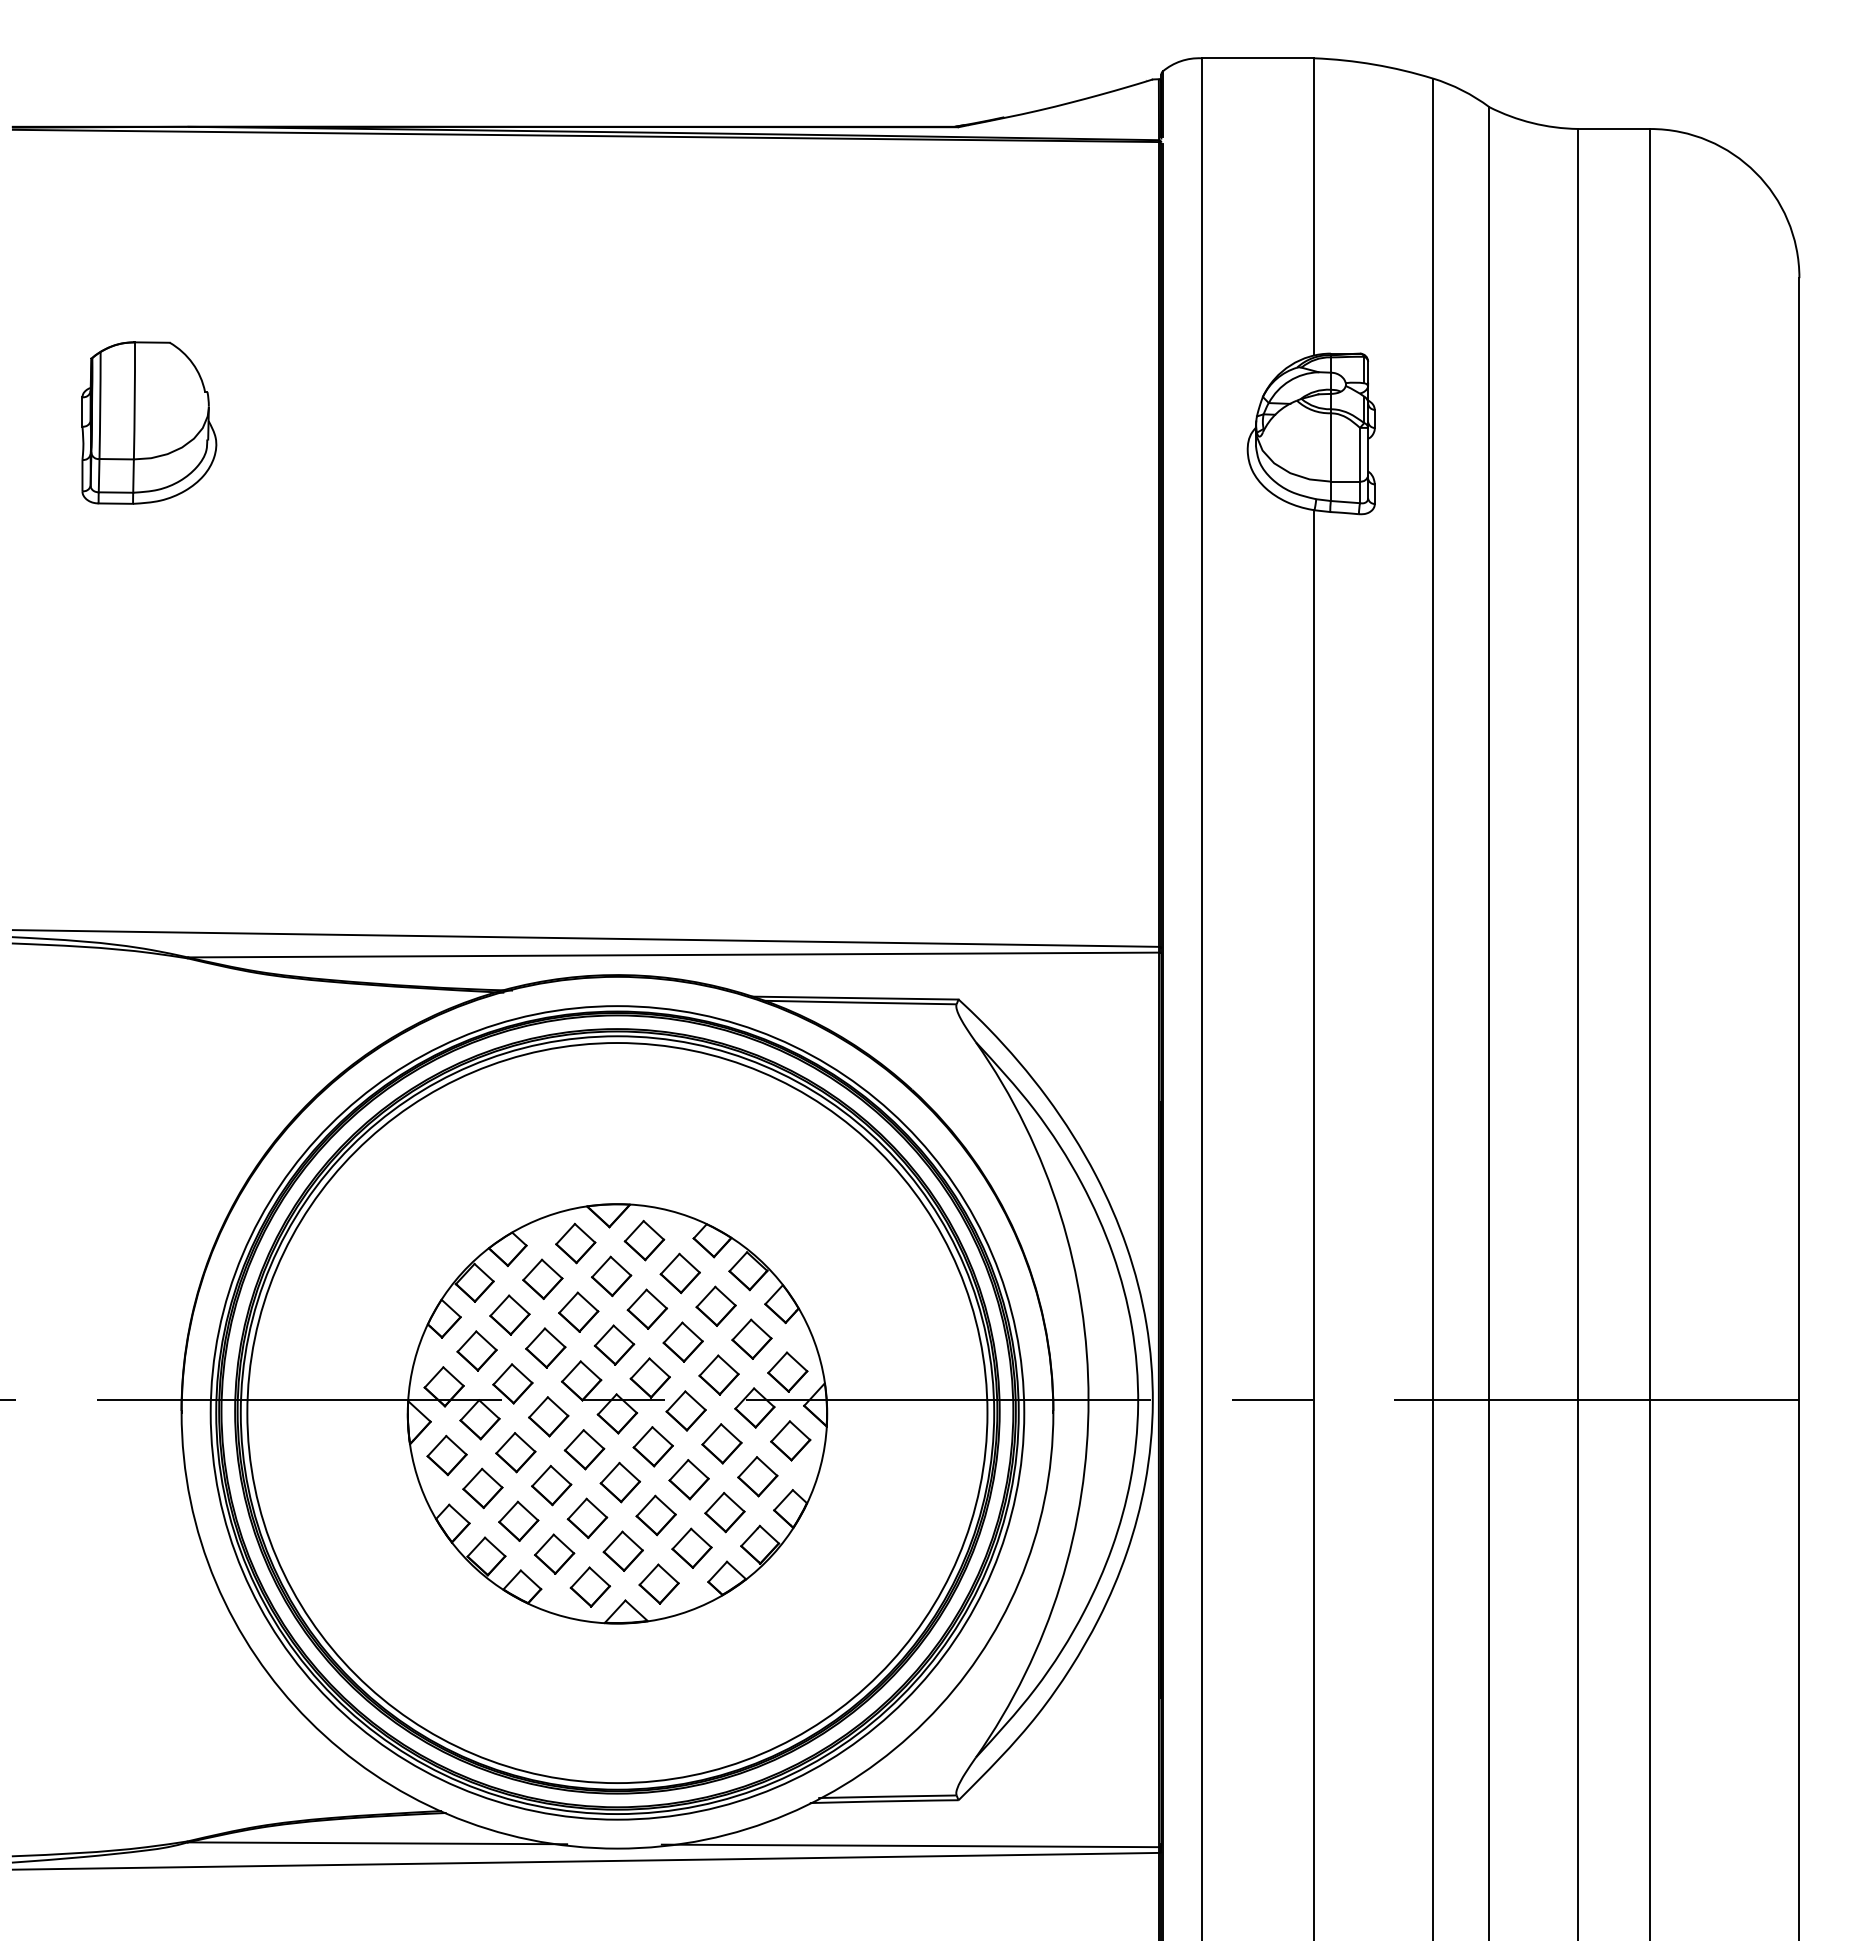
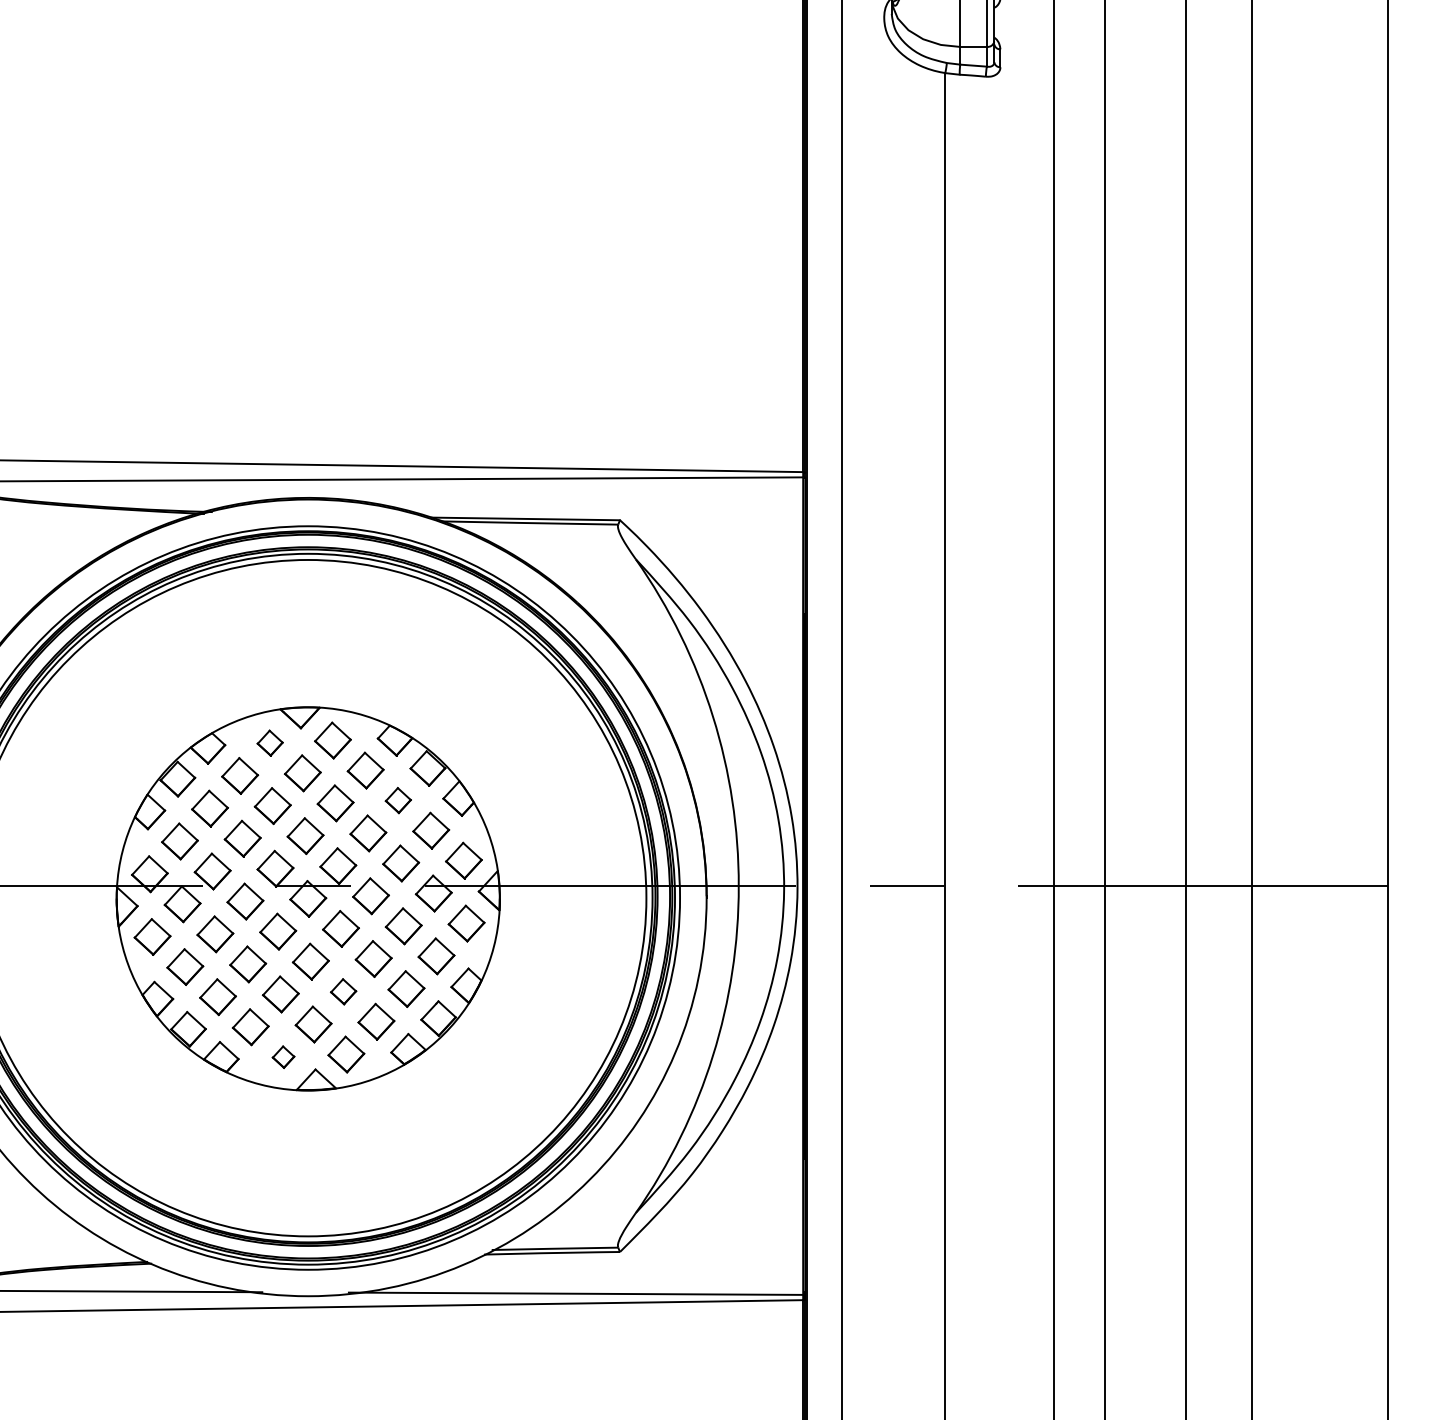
part: (575, 1243) -> (269, 743), size x0.7
part: (715, 1305) -> (397, 799), size x0.7
part: (655, 1515) -> (343, 991), size x0.7
part: (590, 1586) -> (283, 1056), size x0.6

